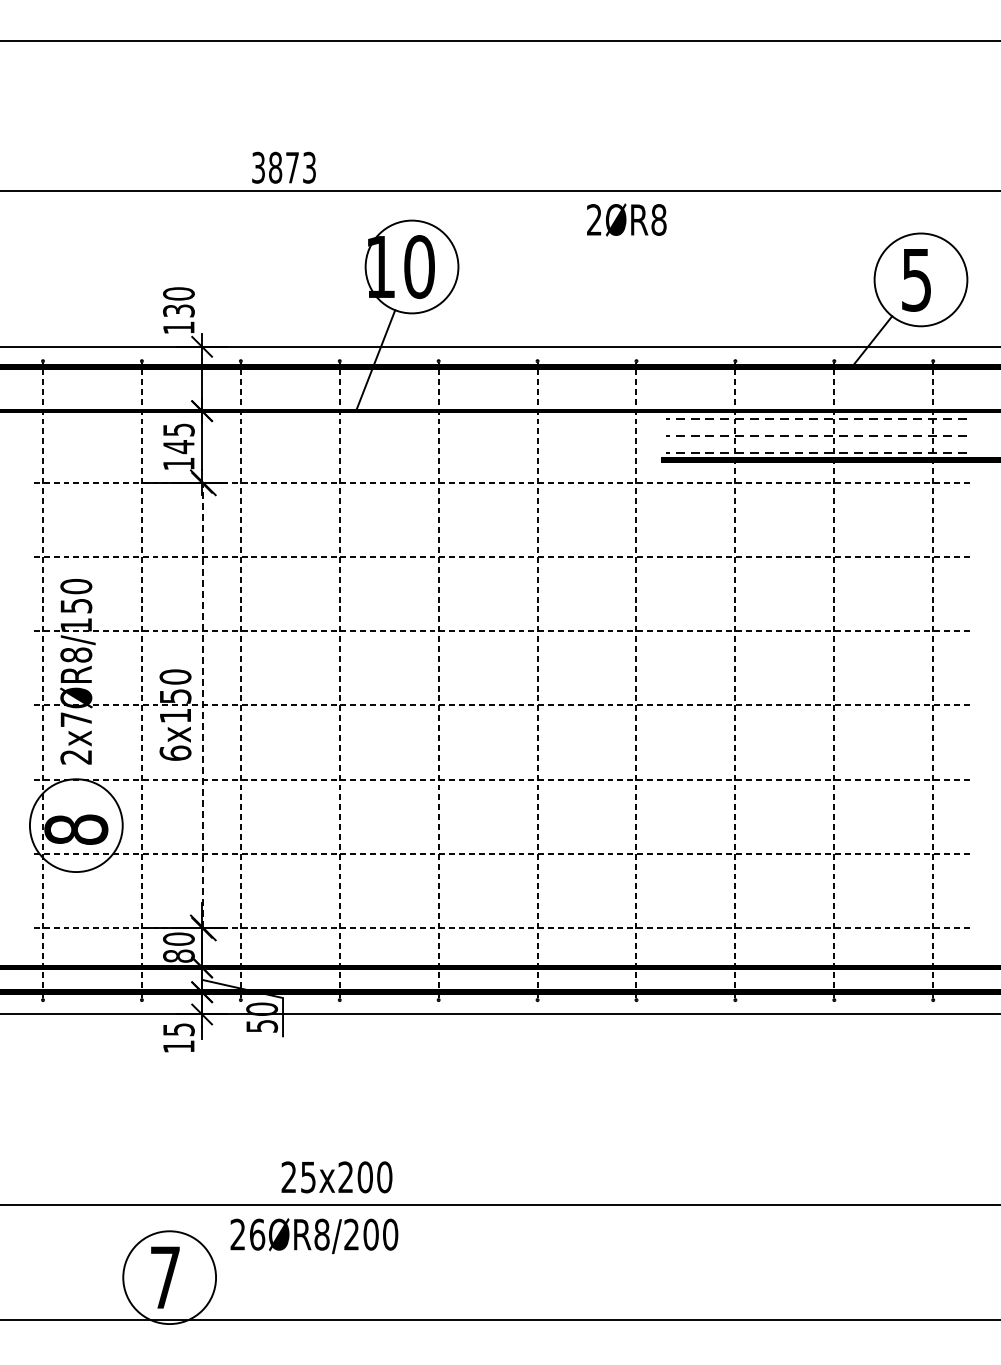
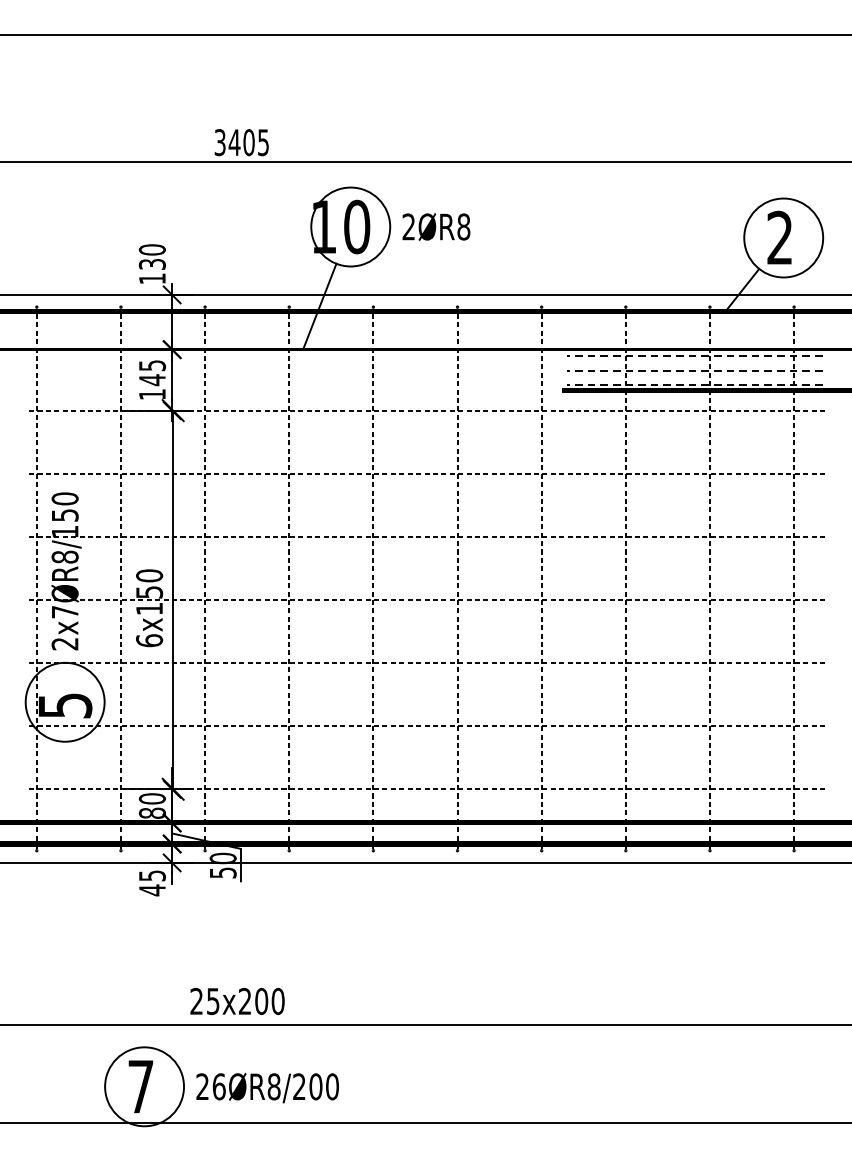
text: (291, 167) -> (248, 142), 3873 -> 3405
text: (626, 219) -> (436, 226), moved
text: (916, 279) -> (779, 237), 5 -> 2
line: (203, 705) -> (173, 600), dashed -> solid
text: (76, 829) -> (65, 705), 8 -> 5
text: (178, 1046) -> (152, 890), 15 -> 45
text: (336, 1177) -> (237, 1001), moved
text: (314, 1235) -> (267, 1087), moved

